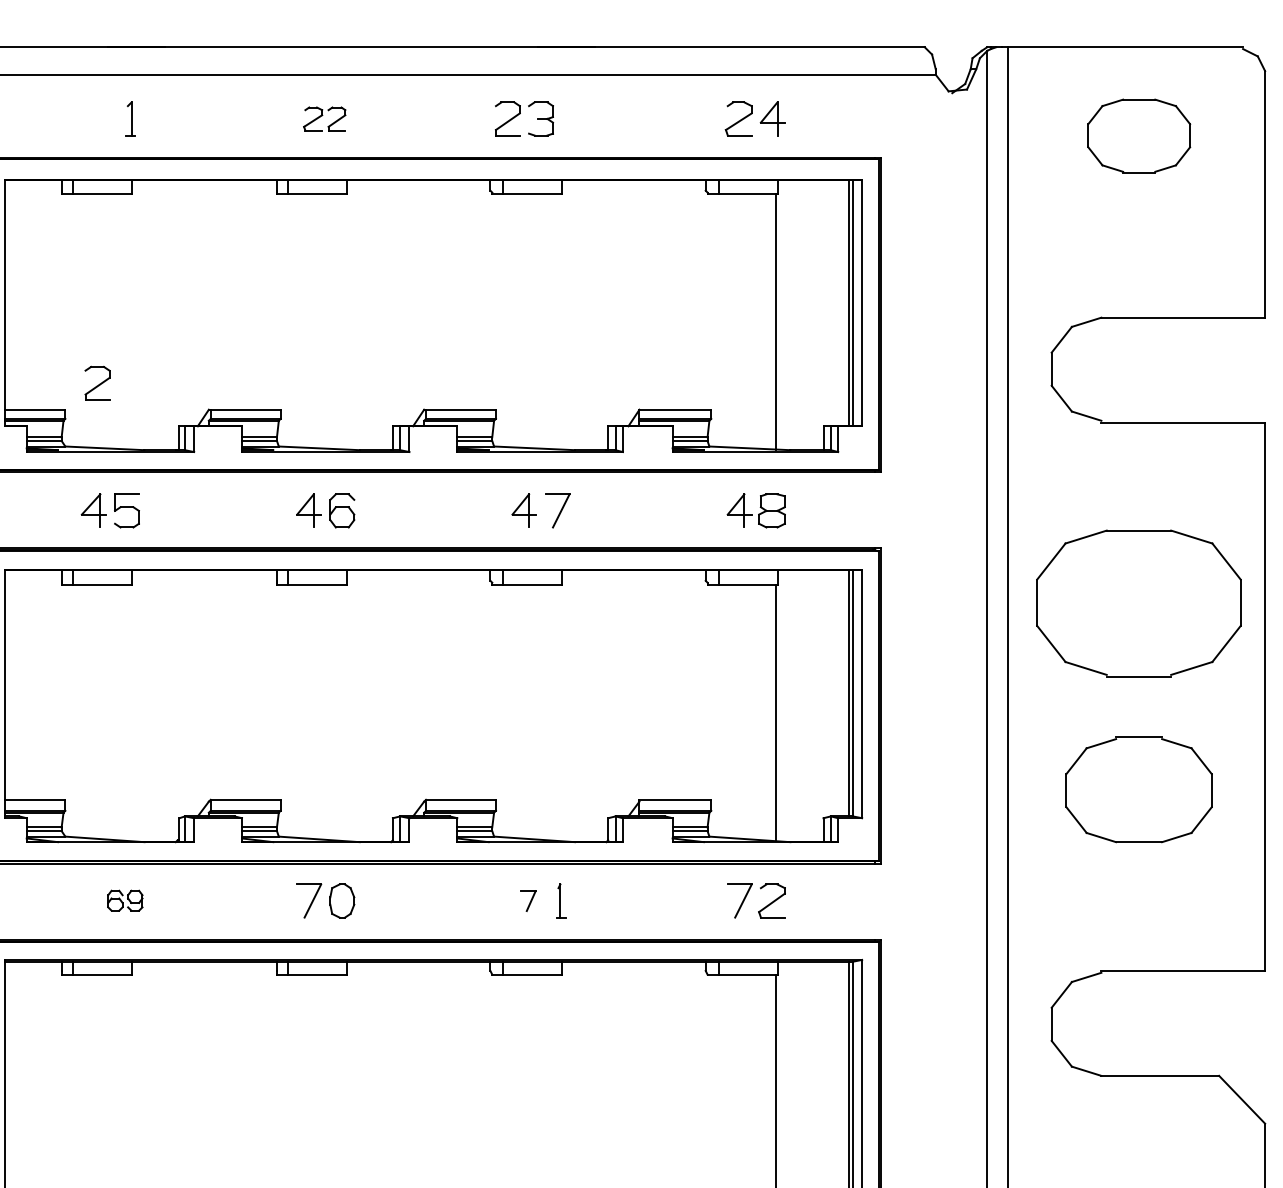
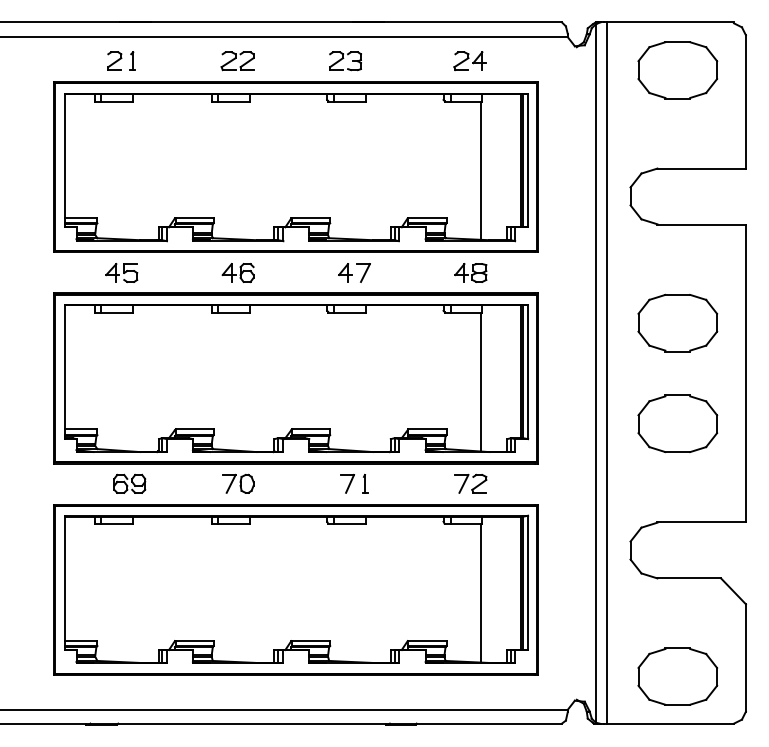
part: (324, 119) -> (237, 61), size x1.43
part: (1138, 136) -> (677, 70), size x1.43
part: (96, 382) -> (114, 60), moved
part: (1138, 602) -> (677, 322), size x0.71
part: (124, 900) -> (129, 483), size x1.67
part: (528, 900) -> (347, 483), size x1.67

